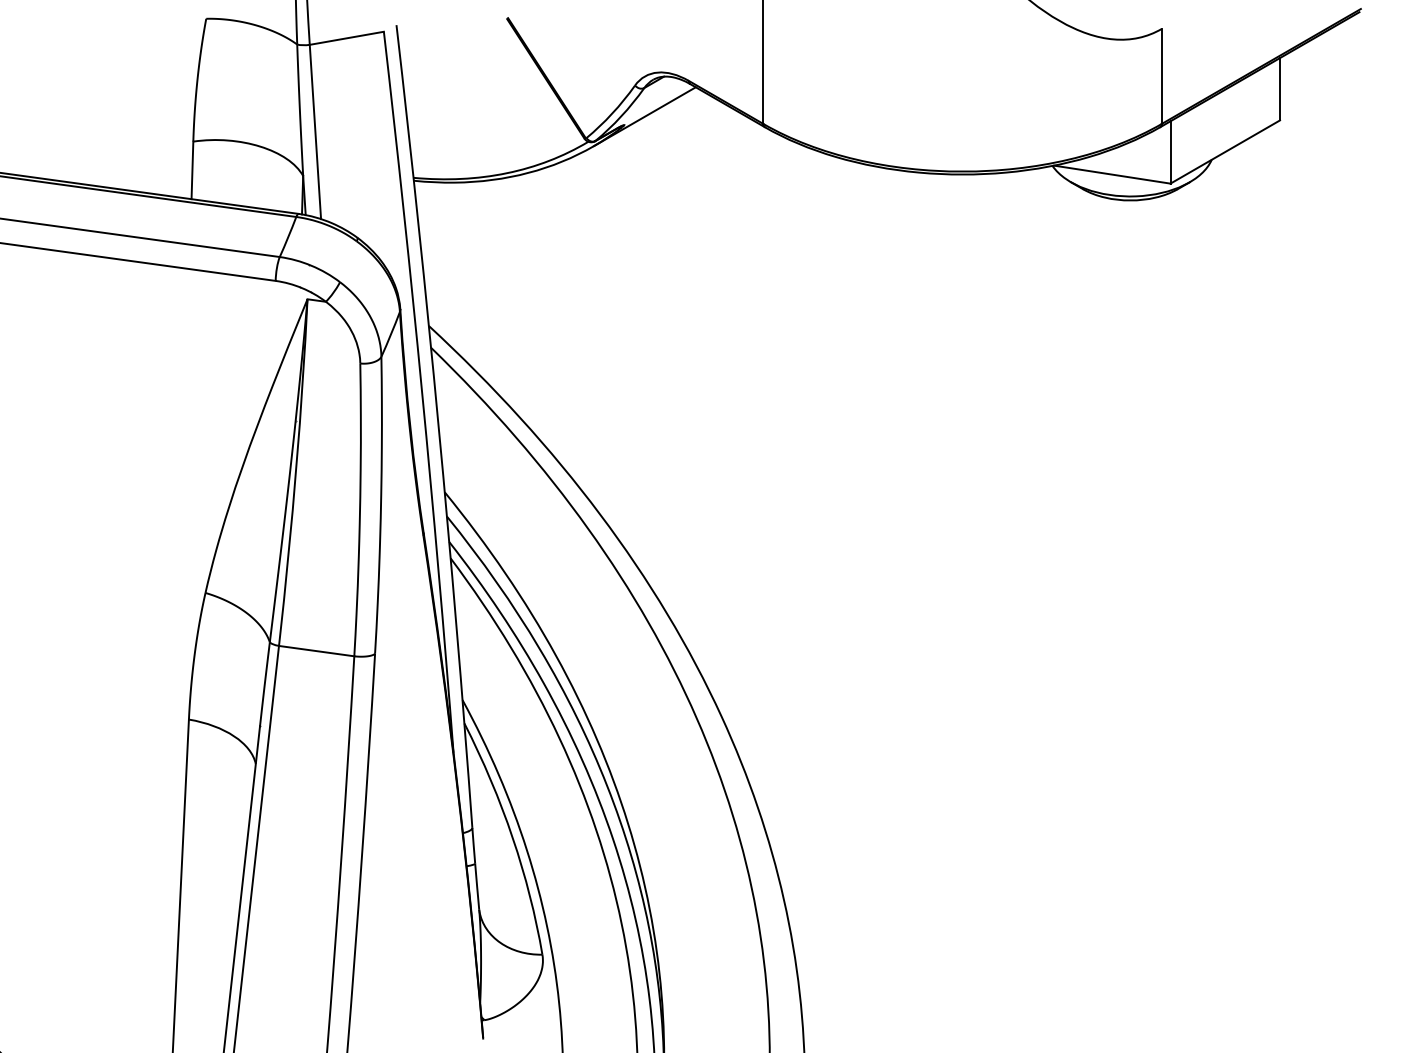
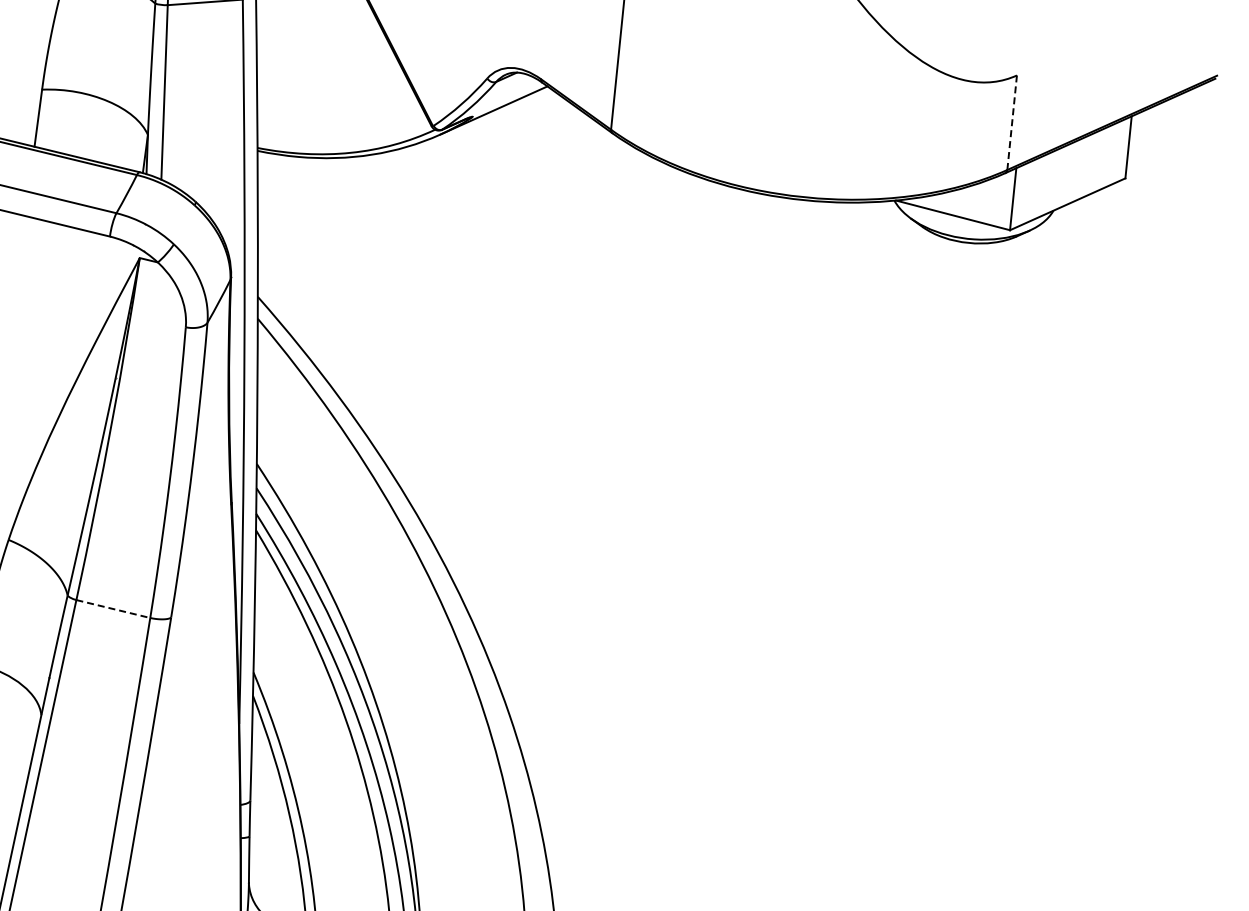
line: (1161, 76) -> (1011, 122), solid -> dashed
line: (317, 651) -> (114, 609), solid -> dashed

